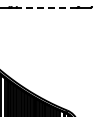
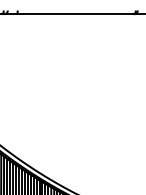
line: (46, 8) -> (74, 14), dashed -> solid

